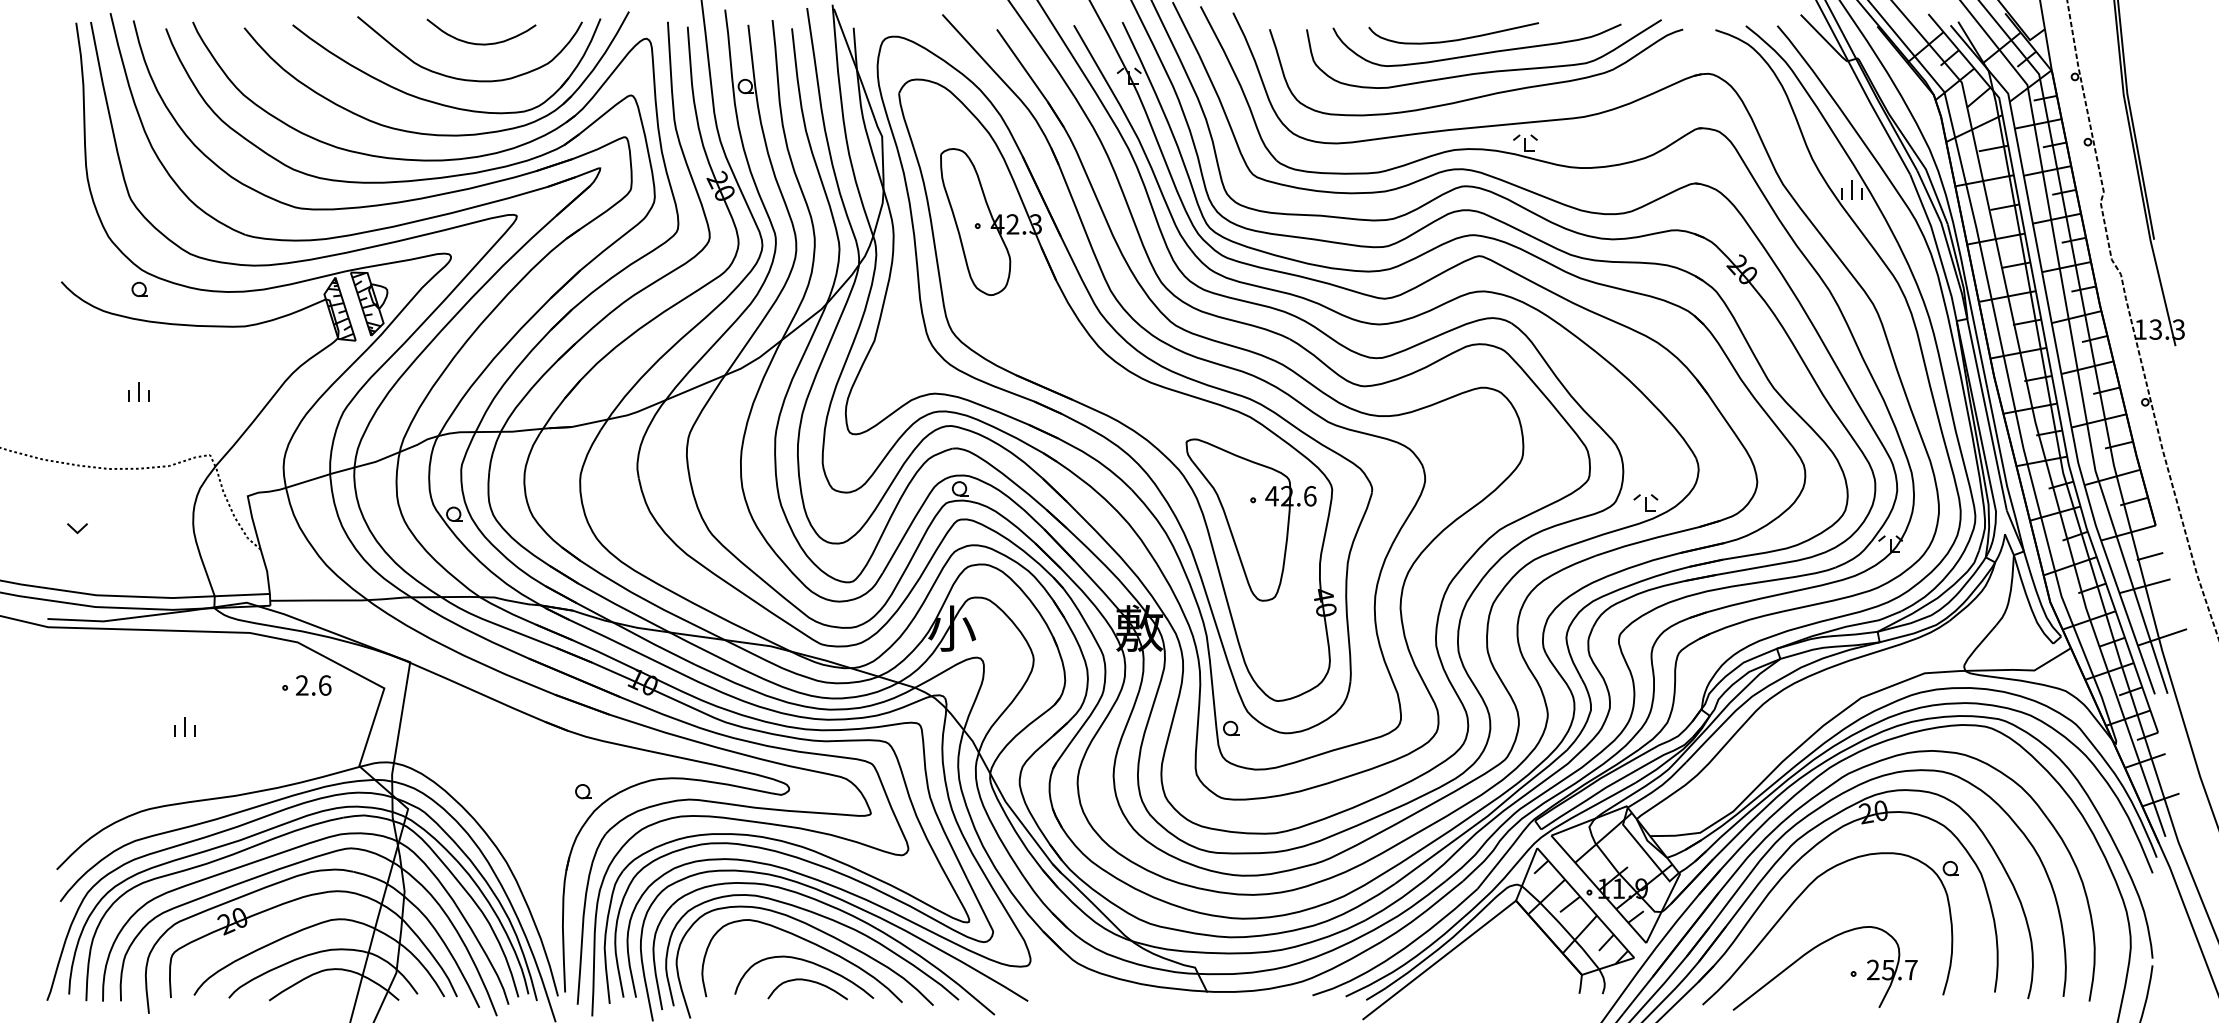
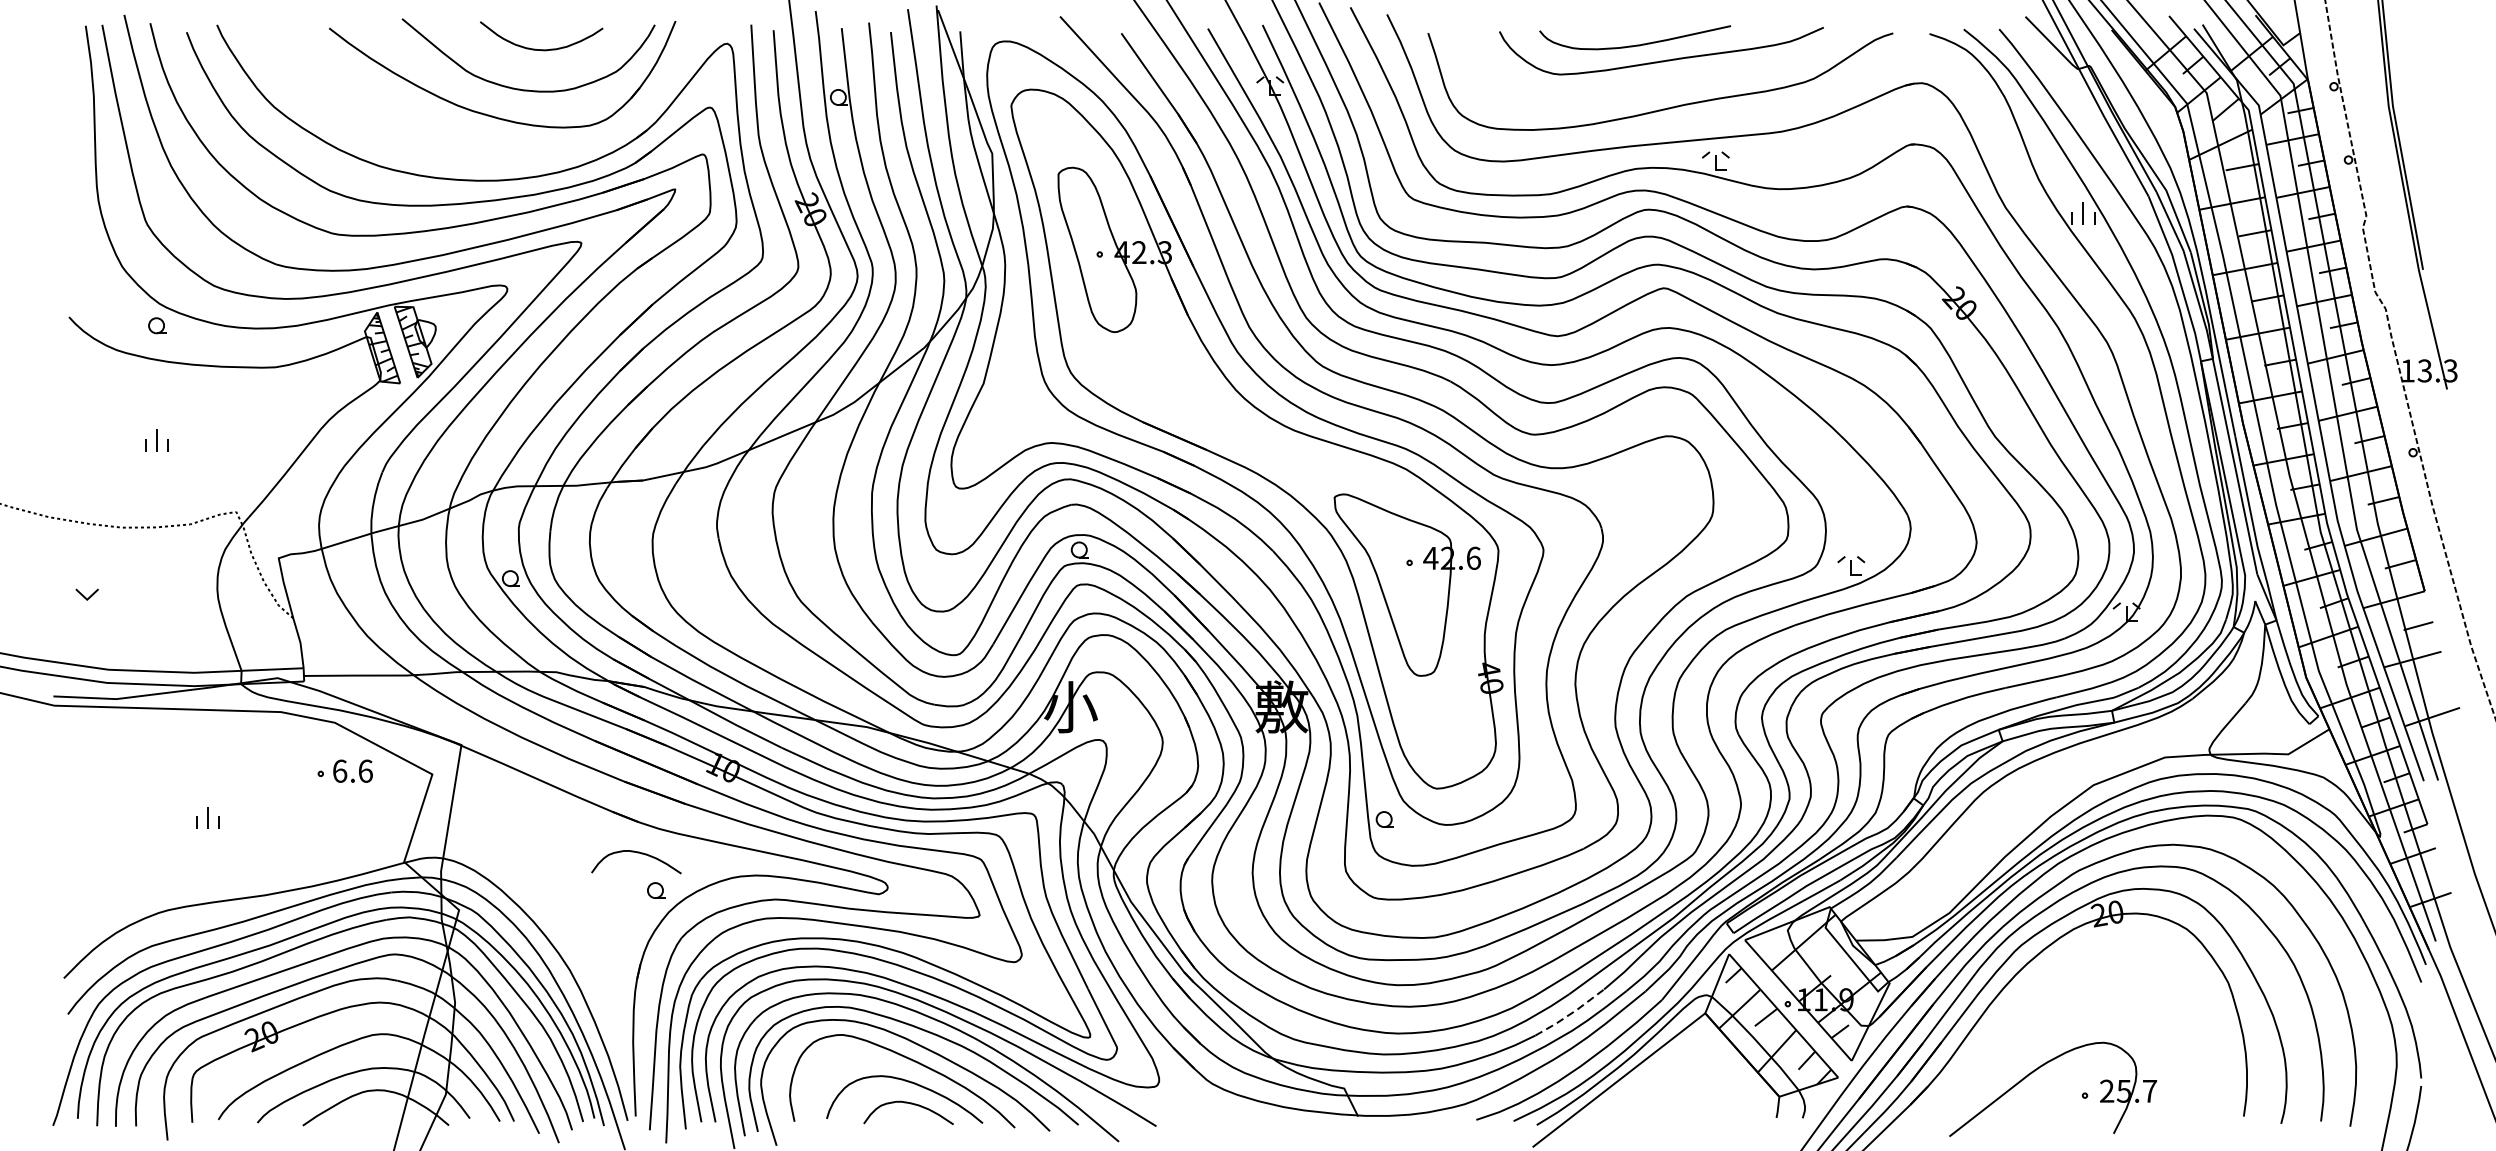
curve: (1484, 71) -> (1669, 80), removed
part: (432, 133) -> (486, 150), removed
text: (302, 685) -> (340, 771), 2.6 -> 6.6
curve: (565, 758) -> (636, 853), added
part: (1799, 897) -> (2024, 1009), removed
line: (1396, 901) -> (1570, 1014), solid -> dashed

